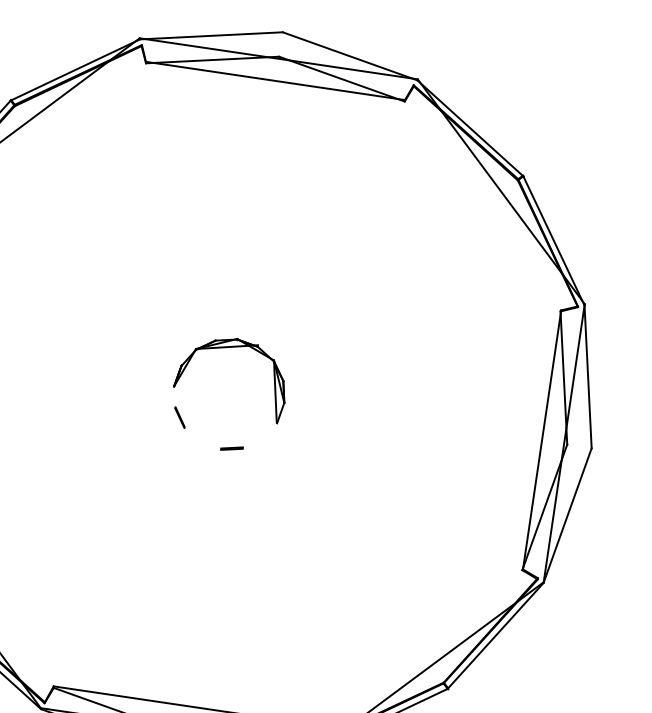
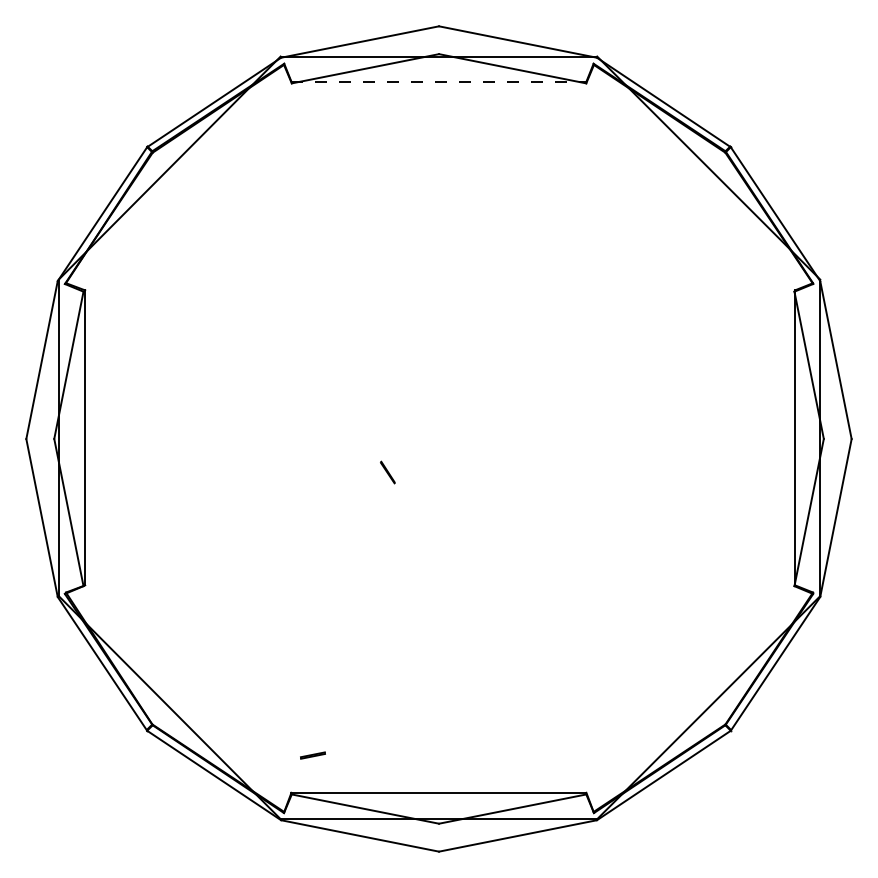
line: (276, 80) -> (439, 81), solid -> dashed
part: (231, 347) -> (433, 386), removed
line: (231, 448) -> (312, 755), moved

